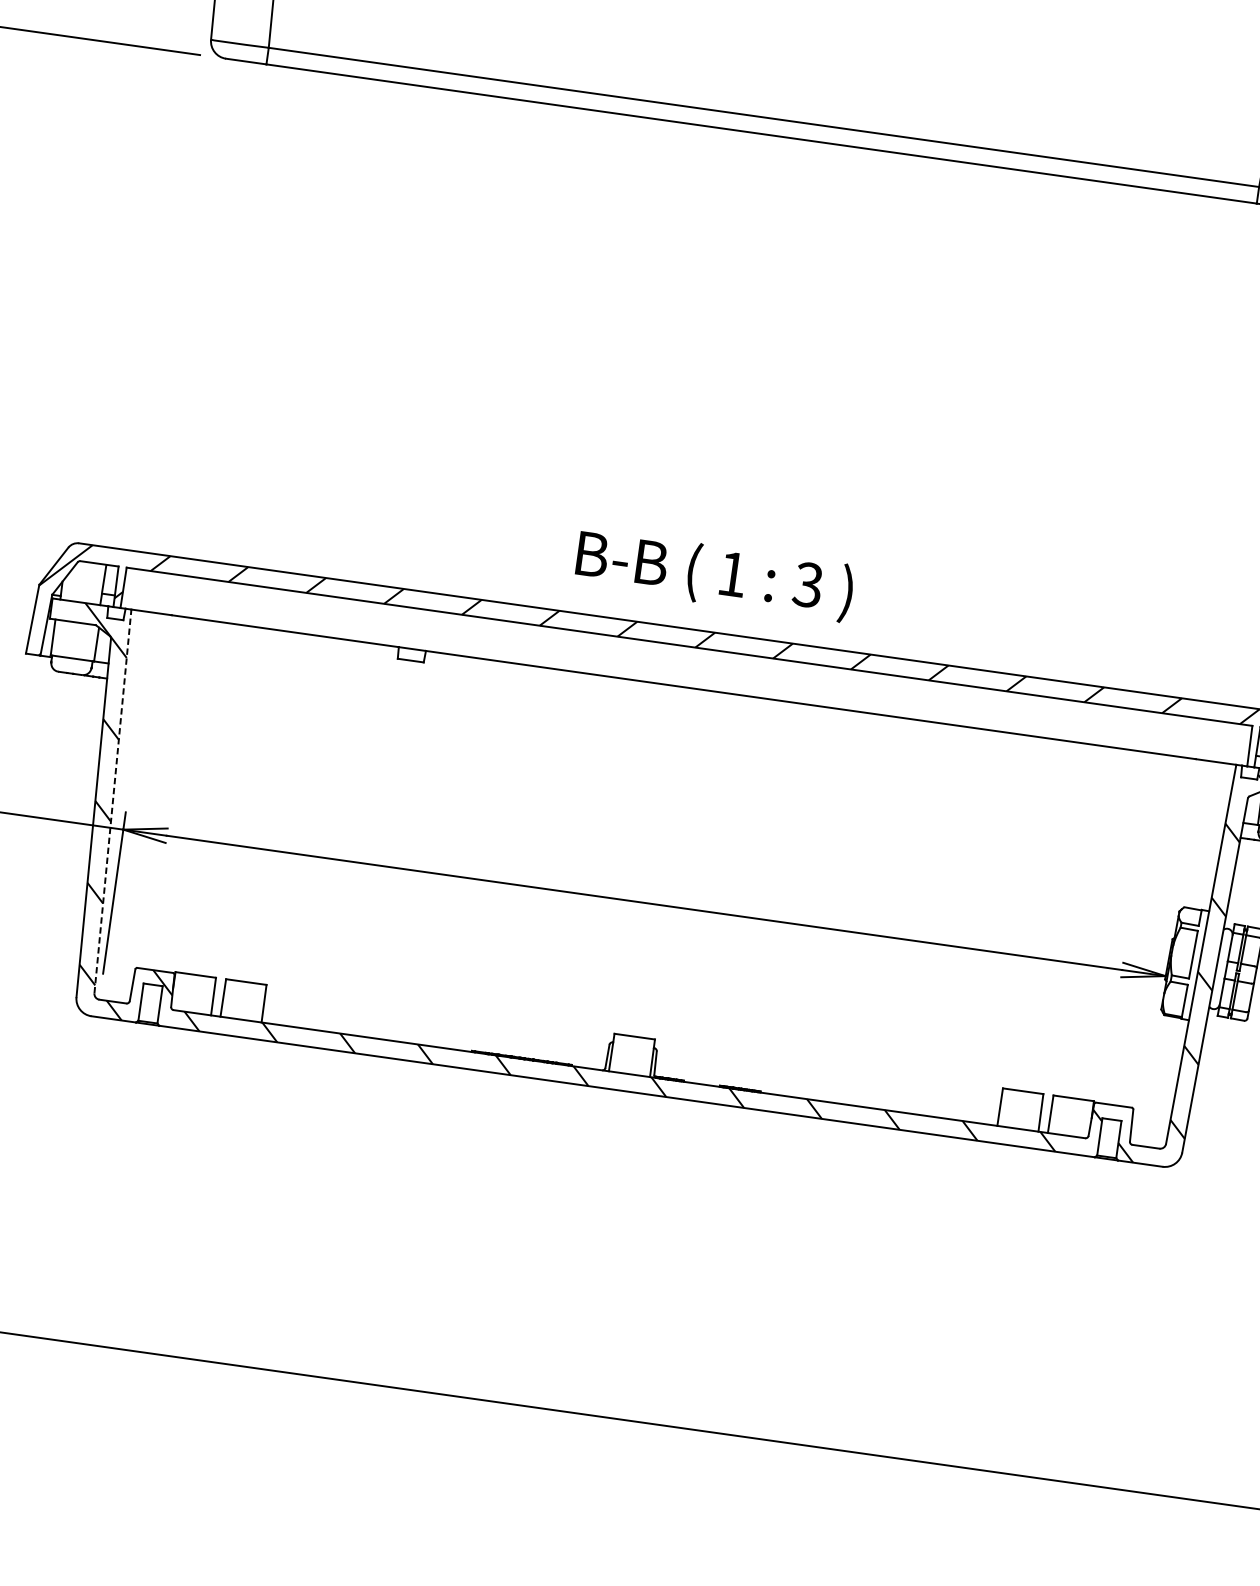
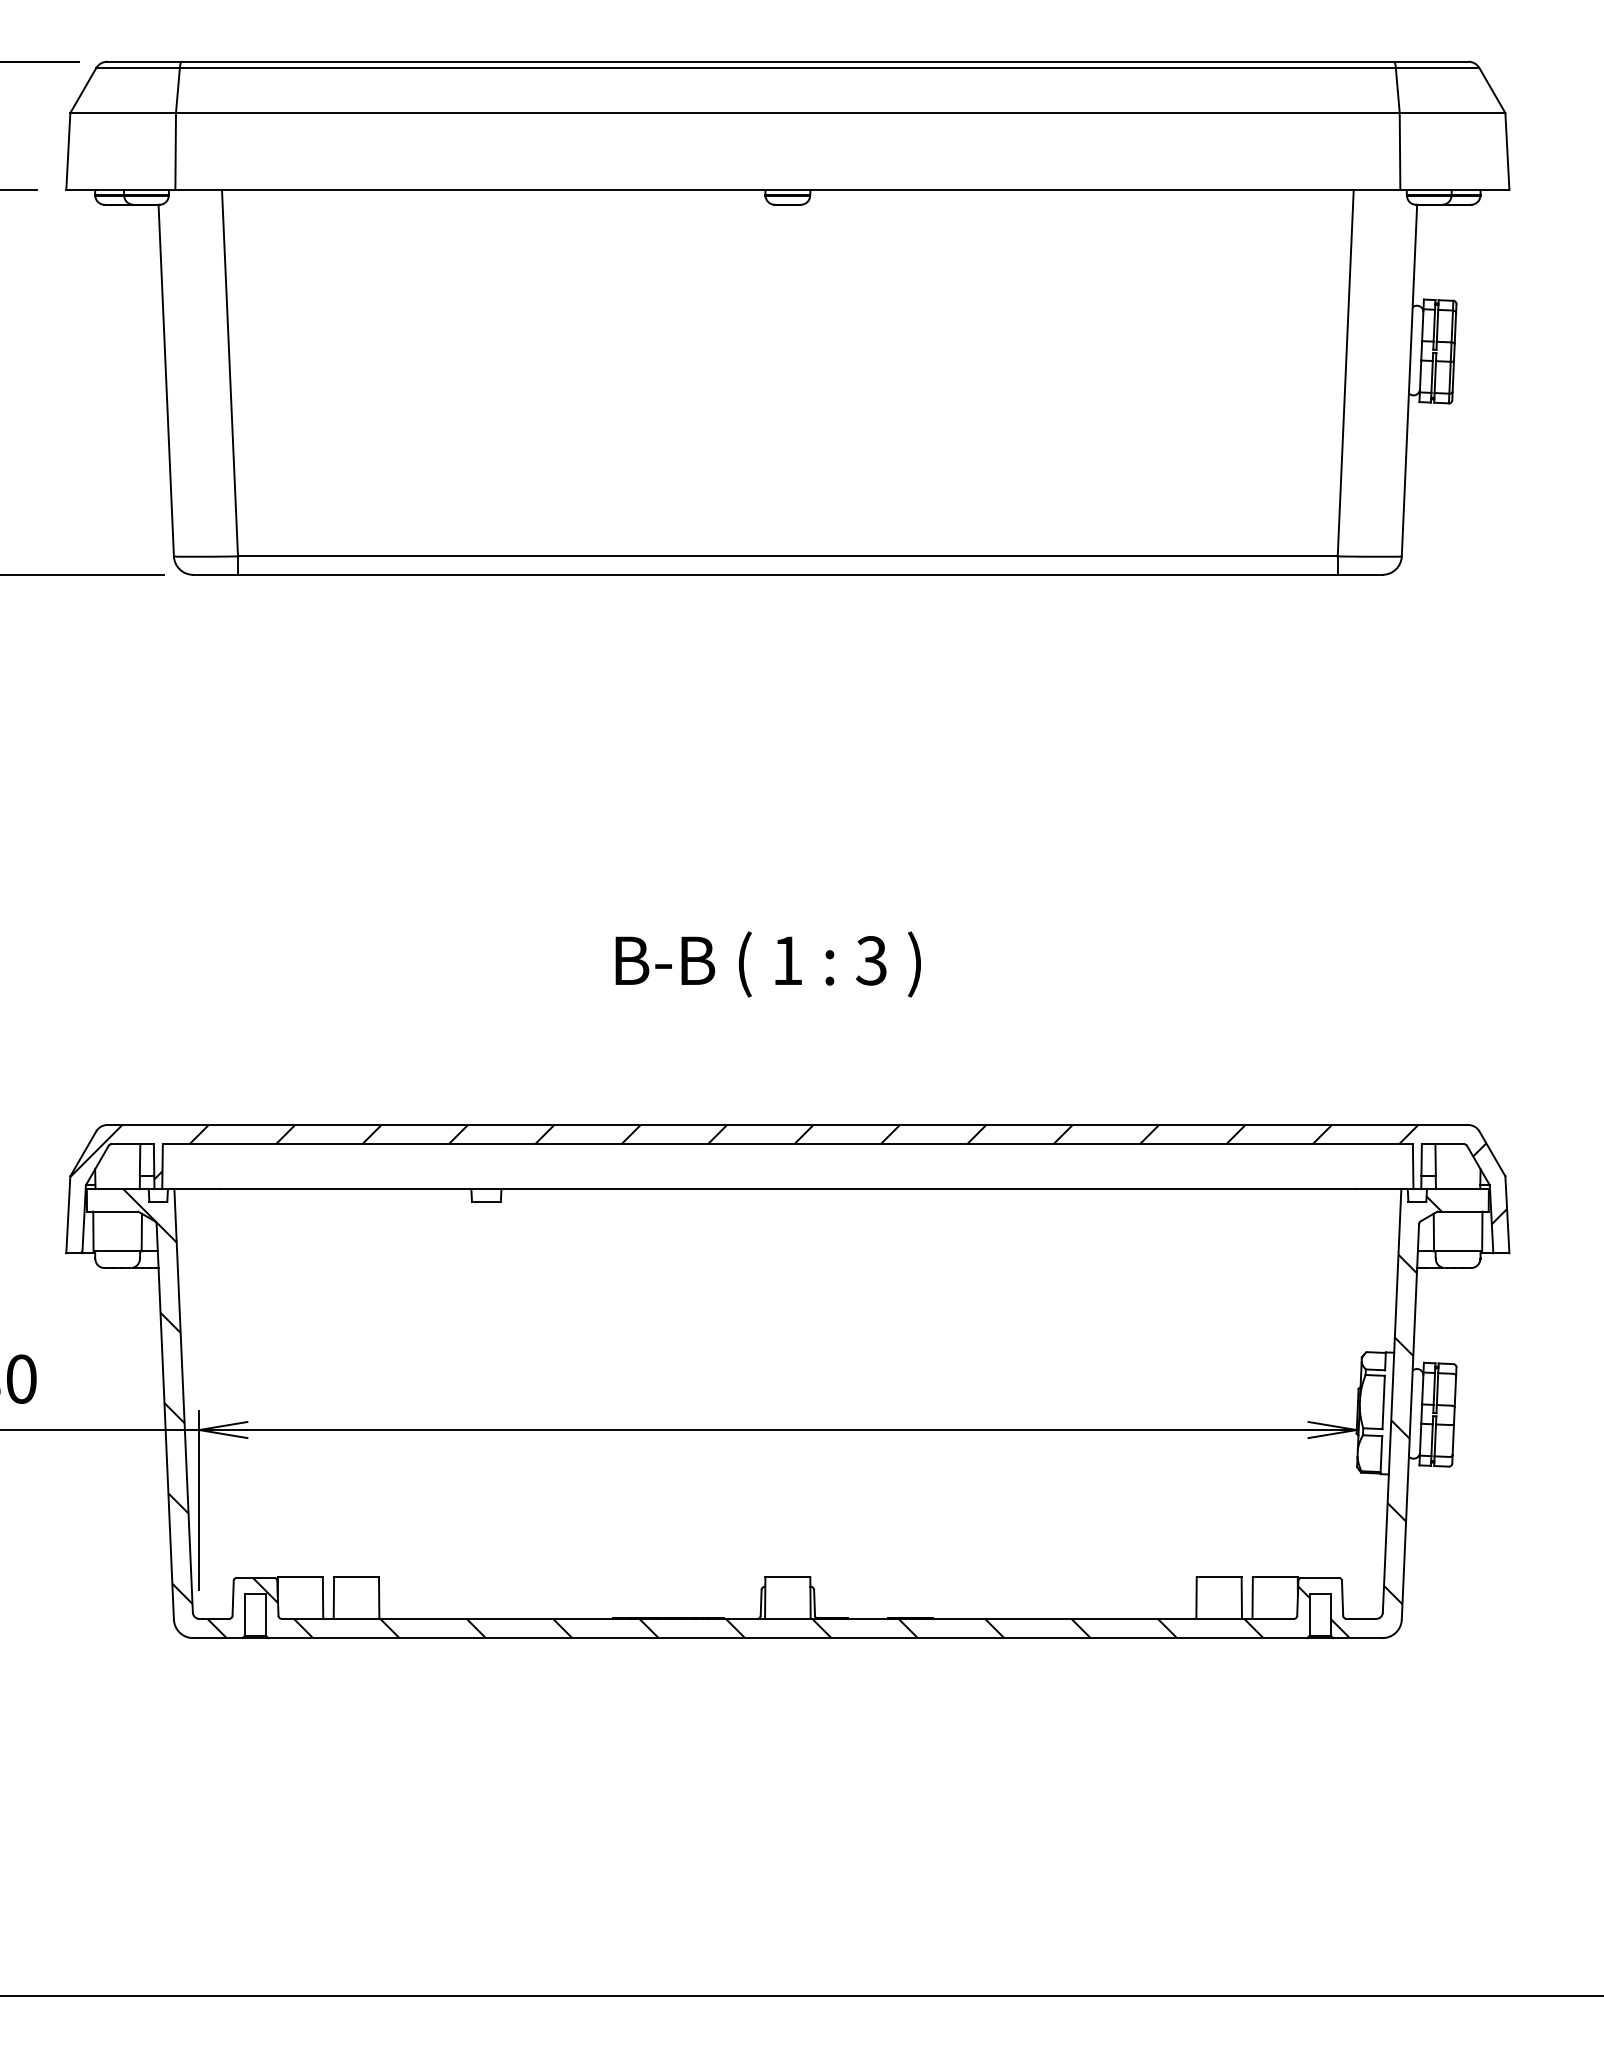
text: (713, 575) -> (767, 964), moved
line: (112, 801) -> (183, 1400), dashed -> solid

